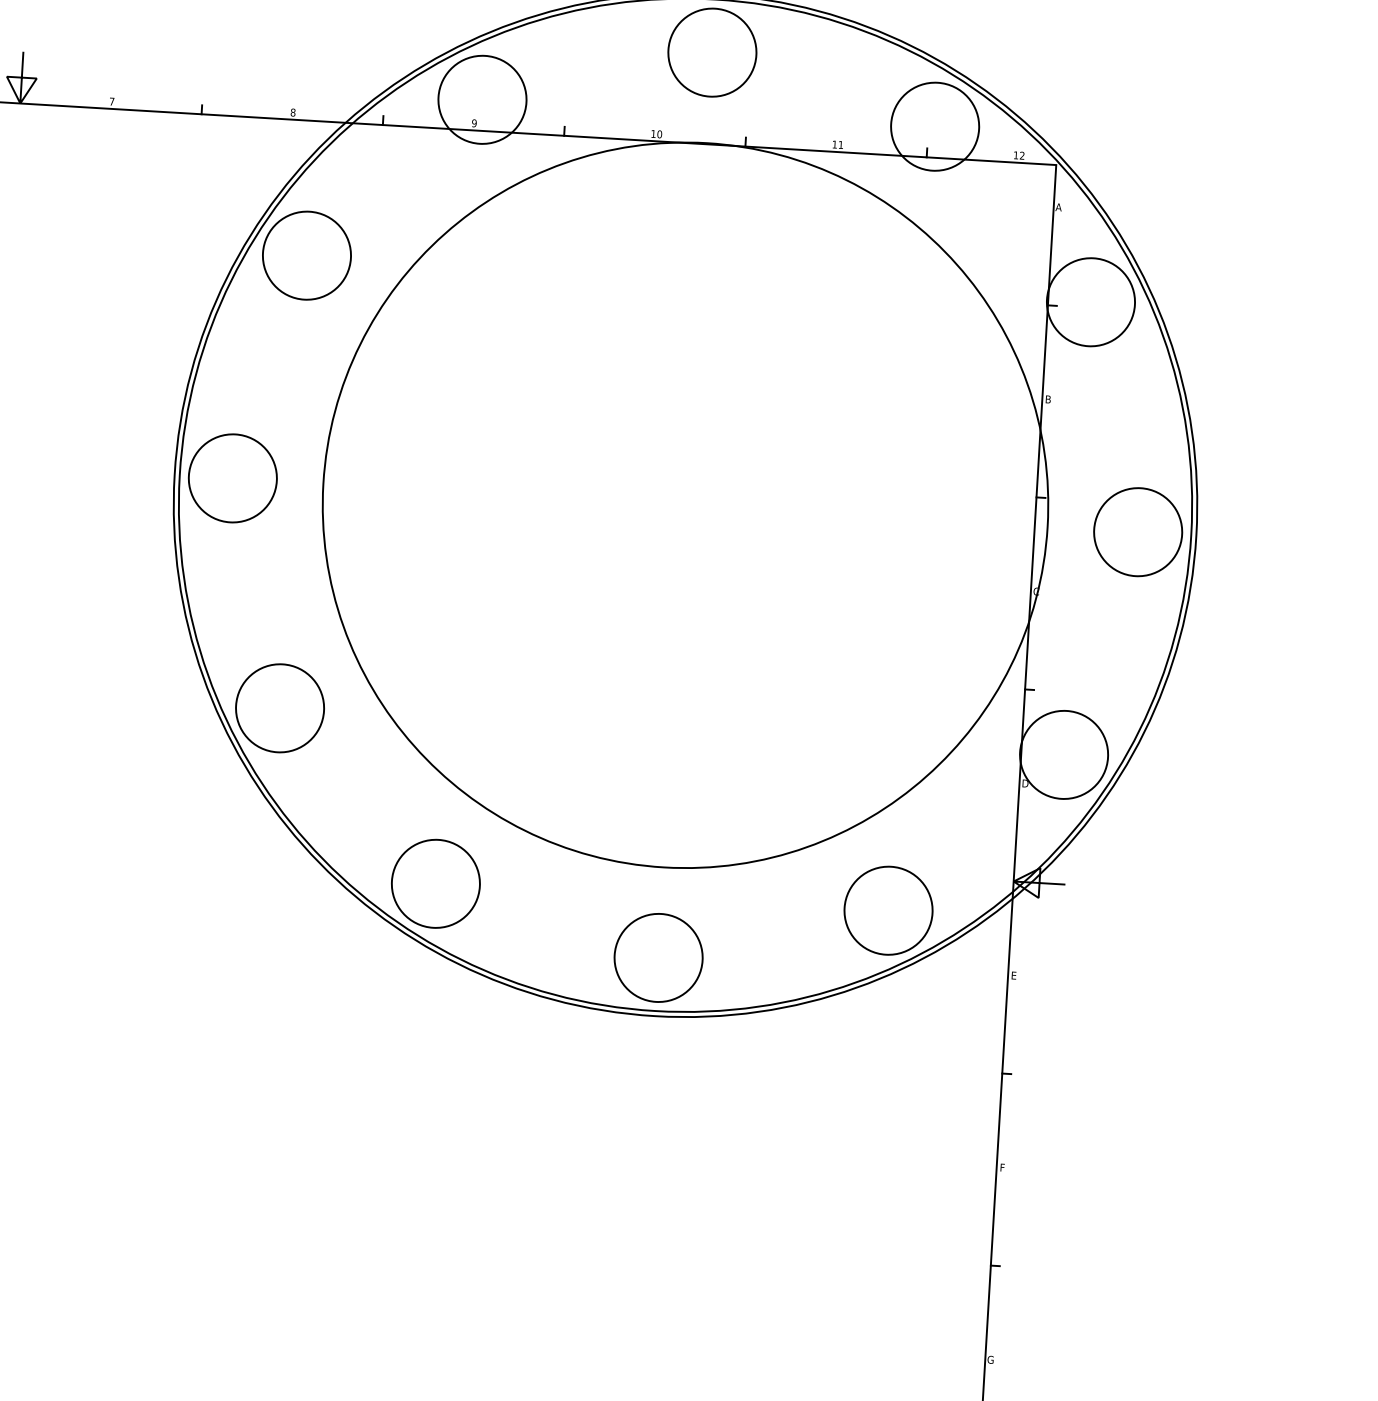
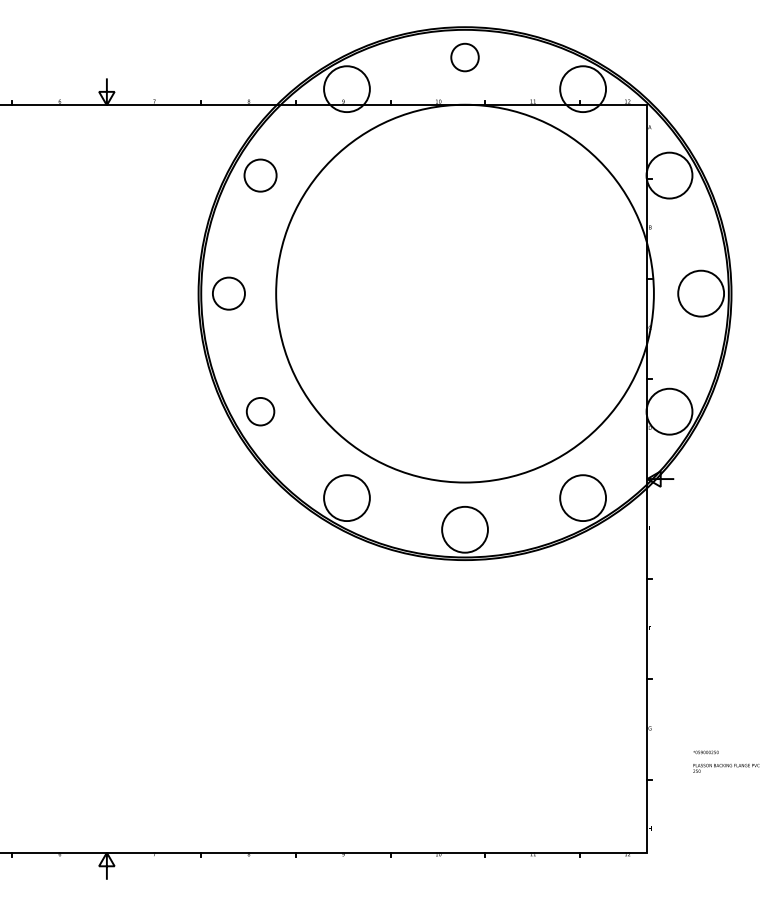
circle: (711, 52) -> (464, 57), size x0.6
circle: (306, 255) -> (260, 175), size x0.7
circle: (232, 478) -> (228, 293), size x0.7
circle: (279, 707) -> (260, 411), size x0.6

